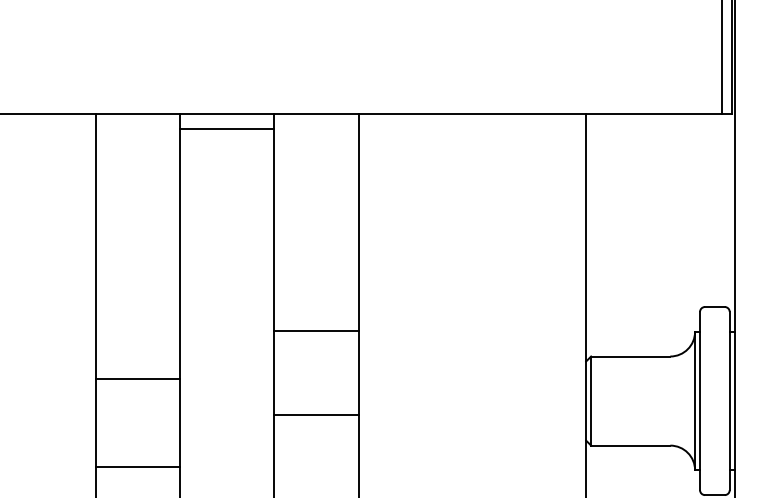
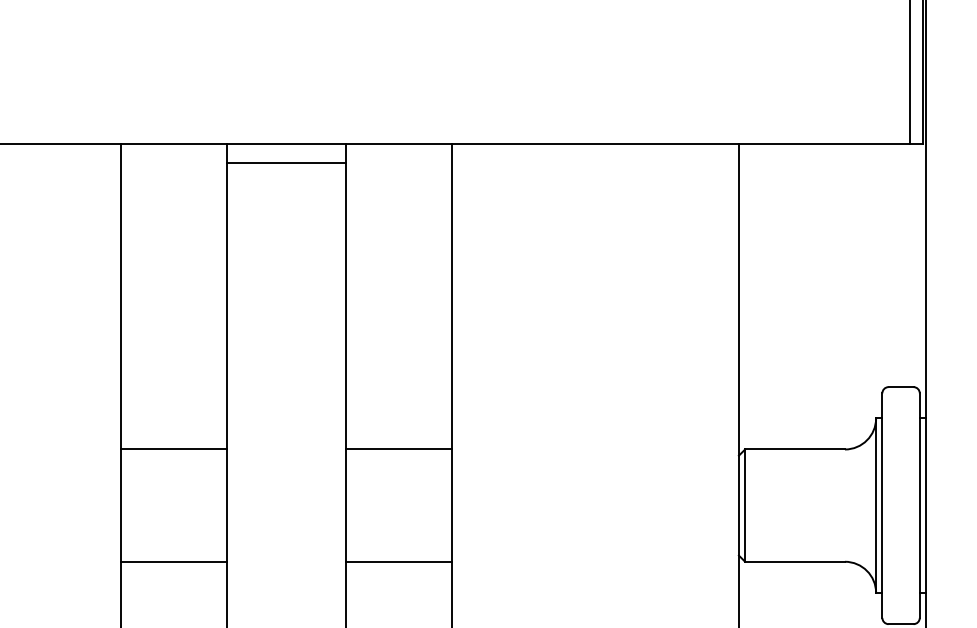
line: (316, 331) -> (398, 449), moved
line: (138, 378) -> (174, 449), moved
line: (316, 414) -> (398, 561), moved
line: (138, 466) -> (174, 561), moved

